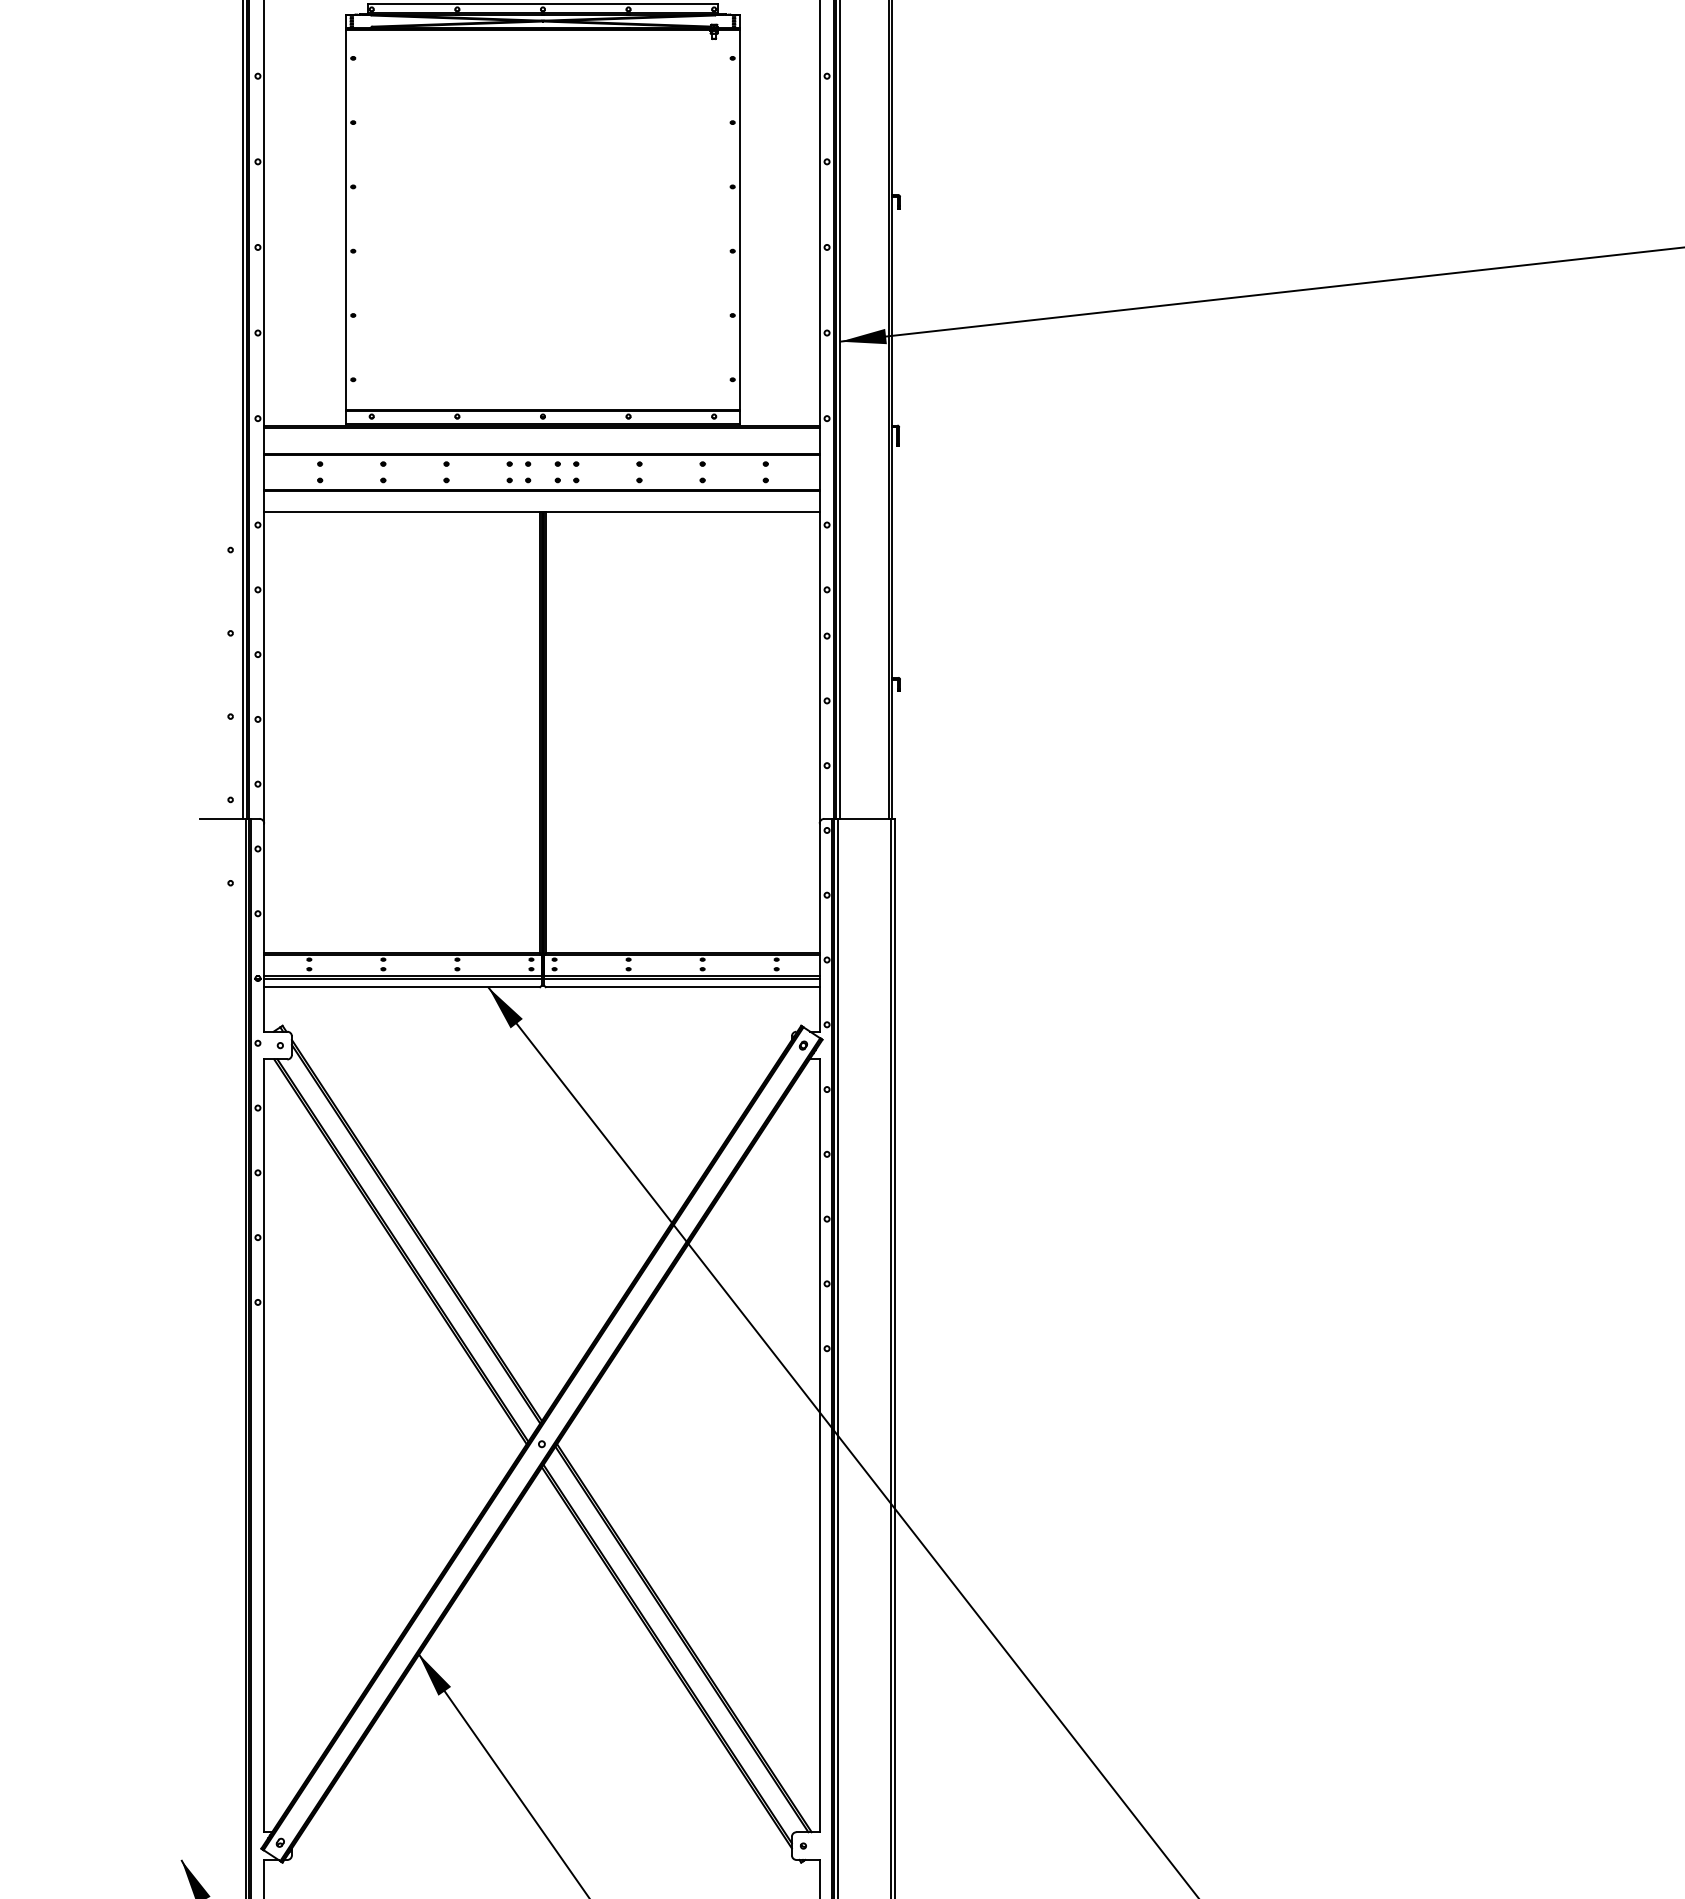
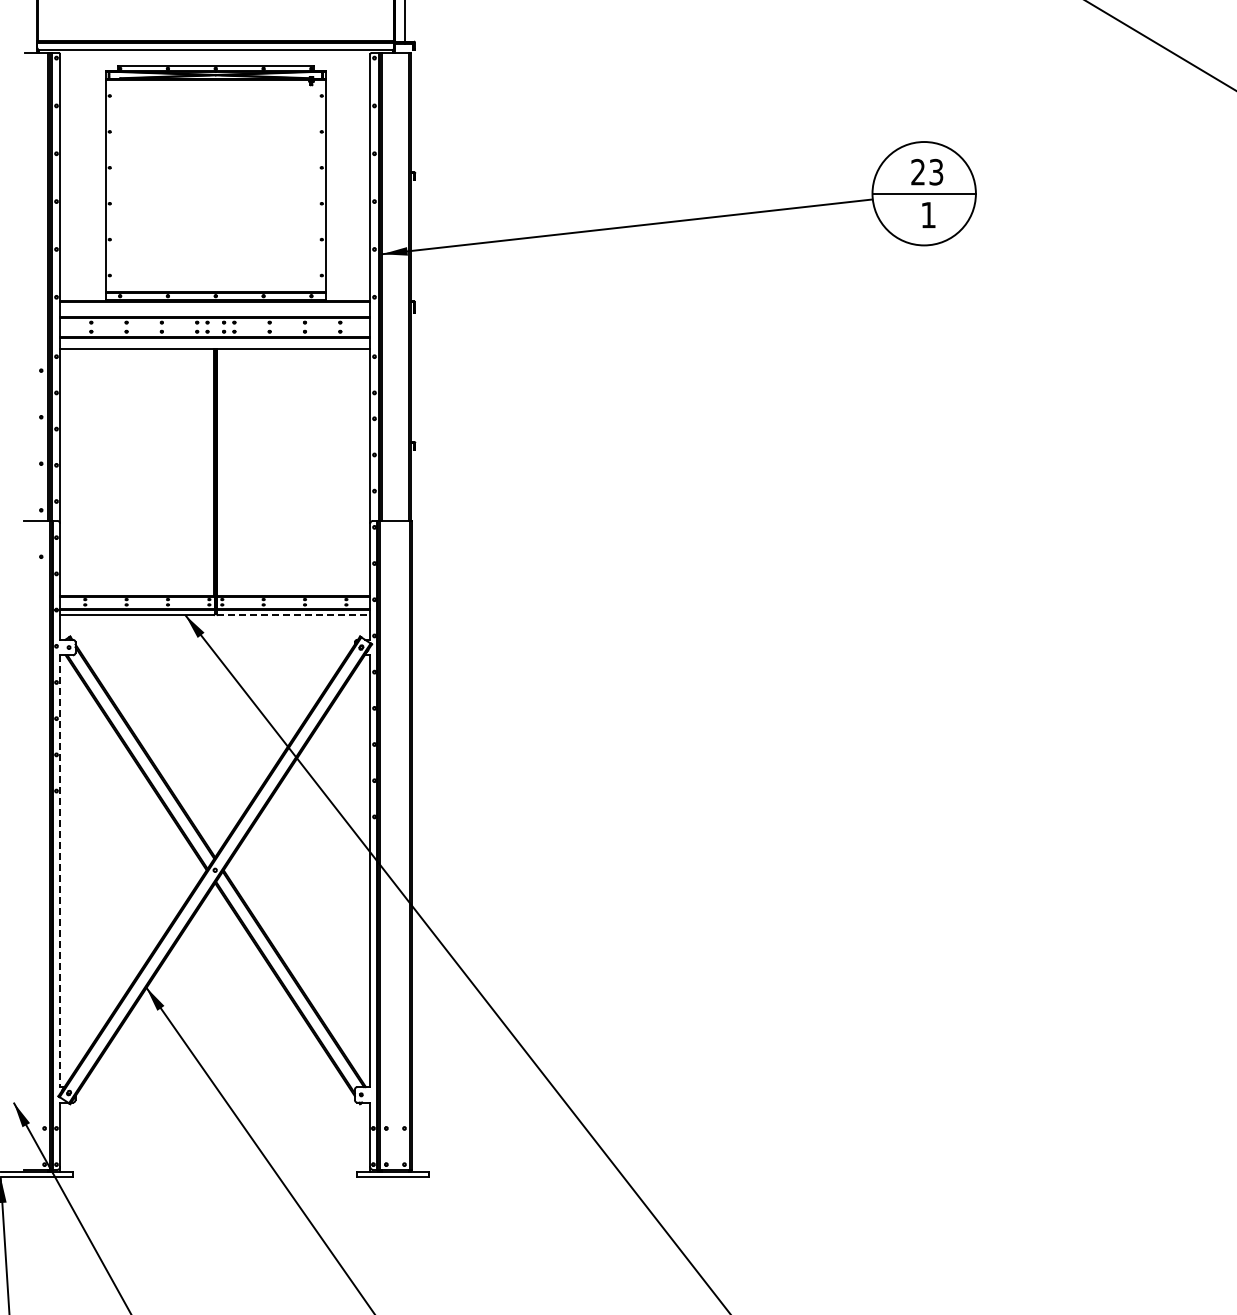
line: (682, 986) -> (293, 614), solid -> dashed
line: (265, 1446) -> (60, 871), solid -> dashed

